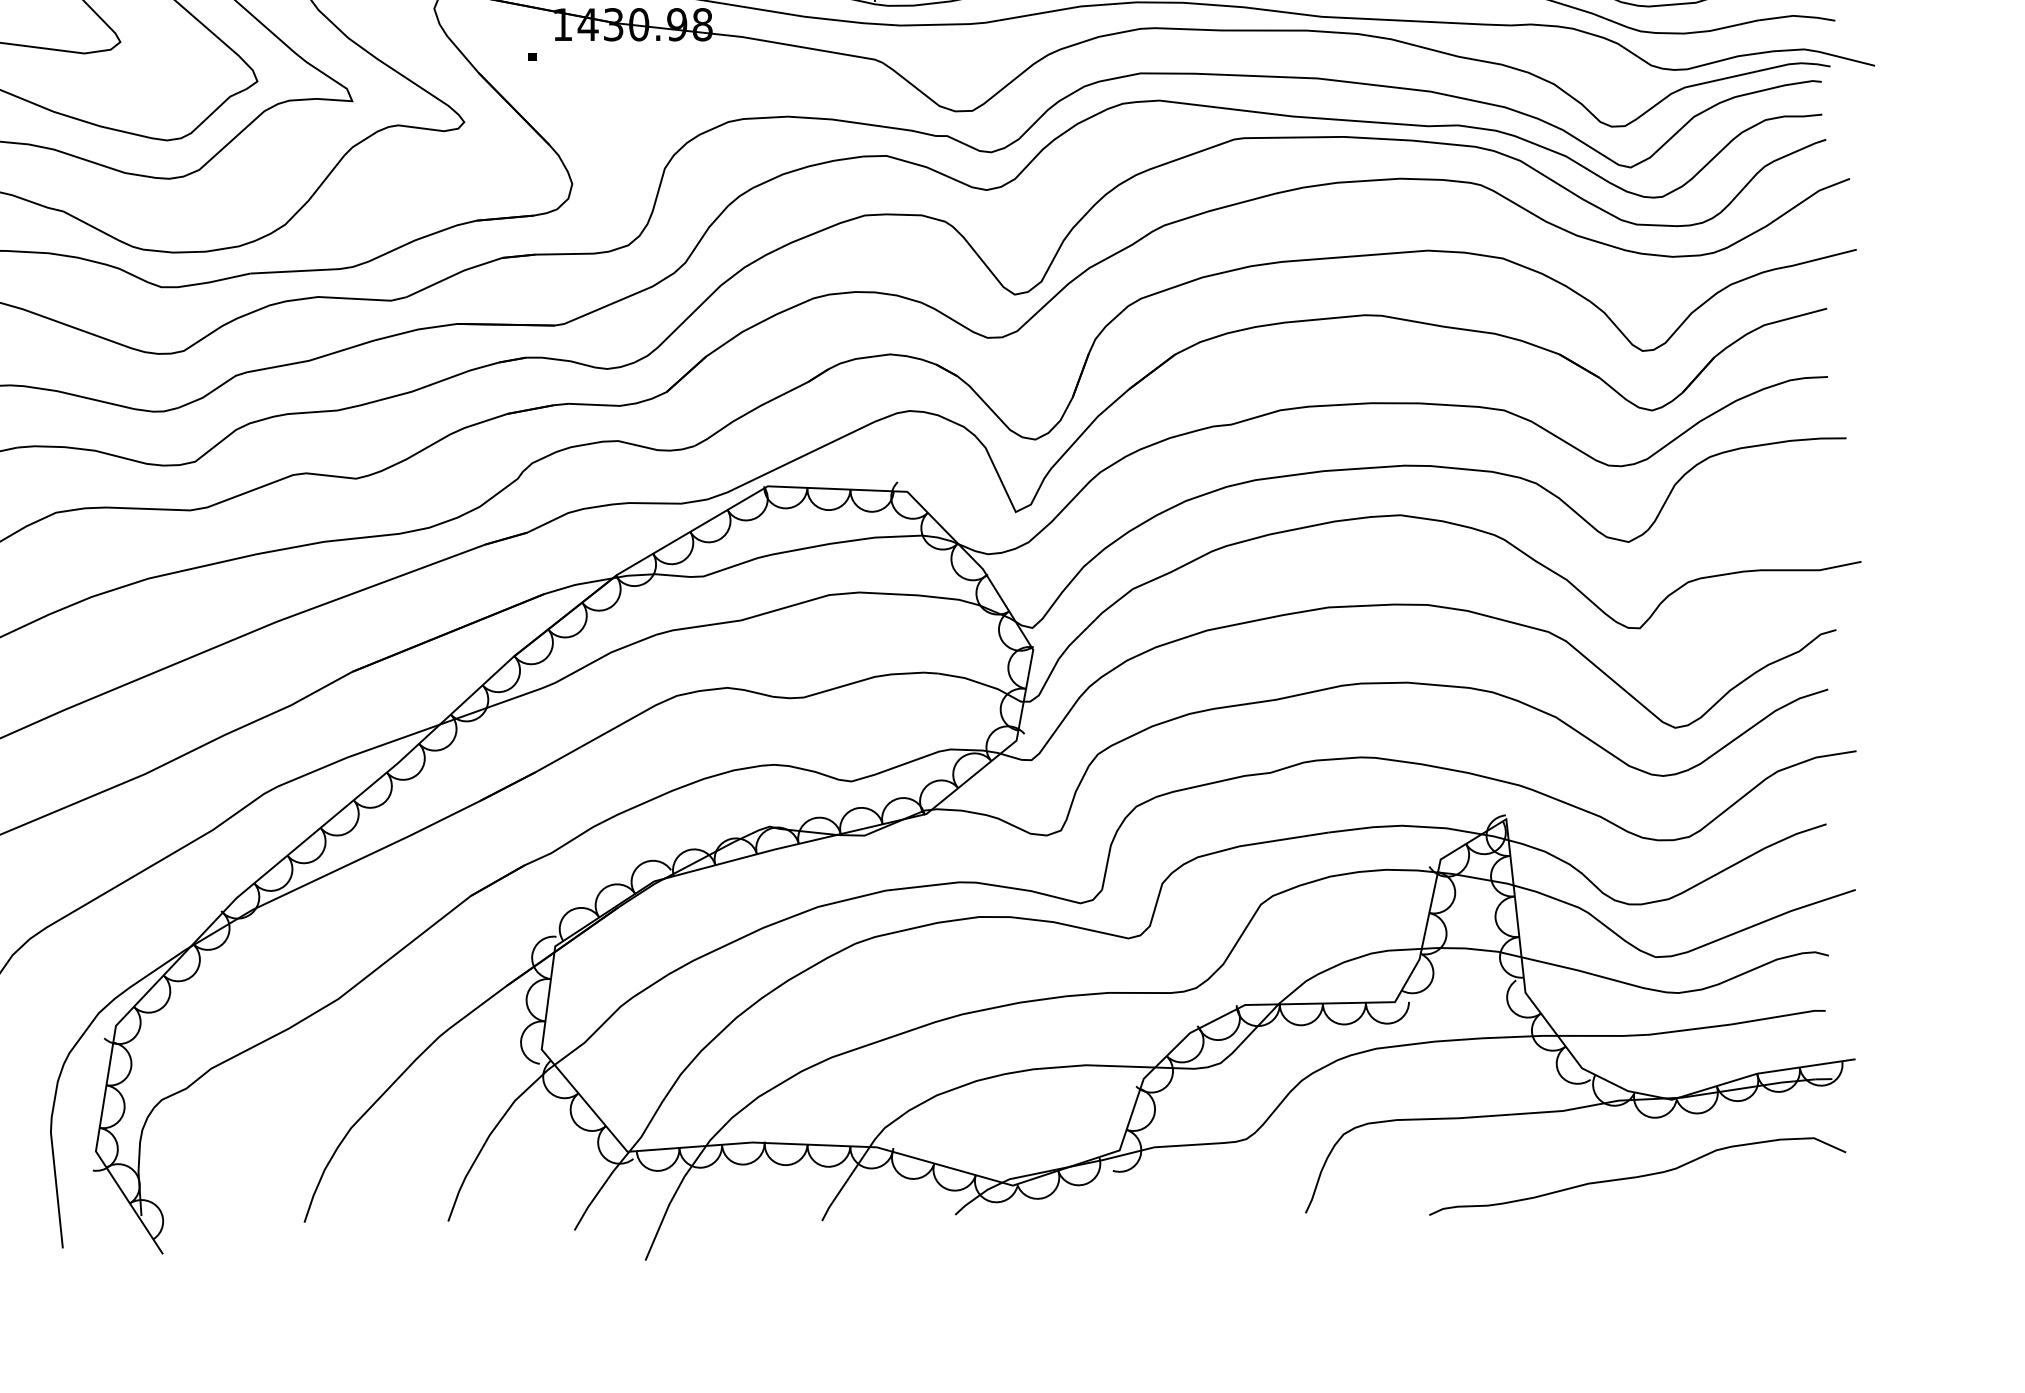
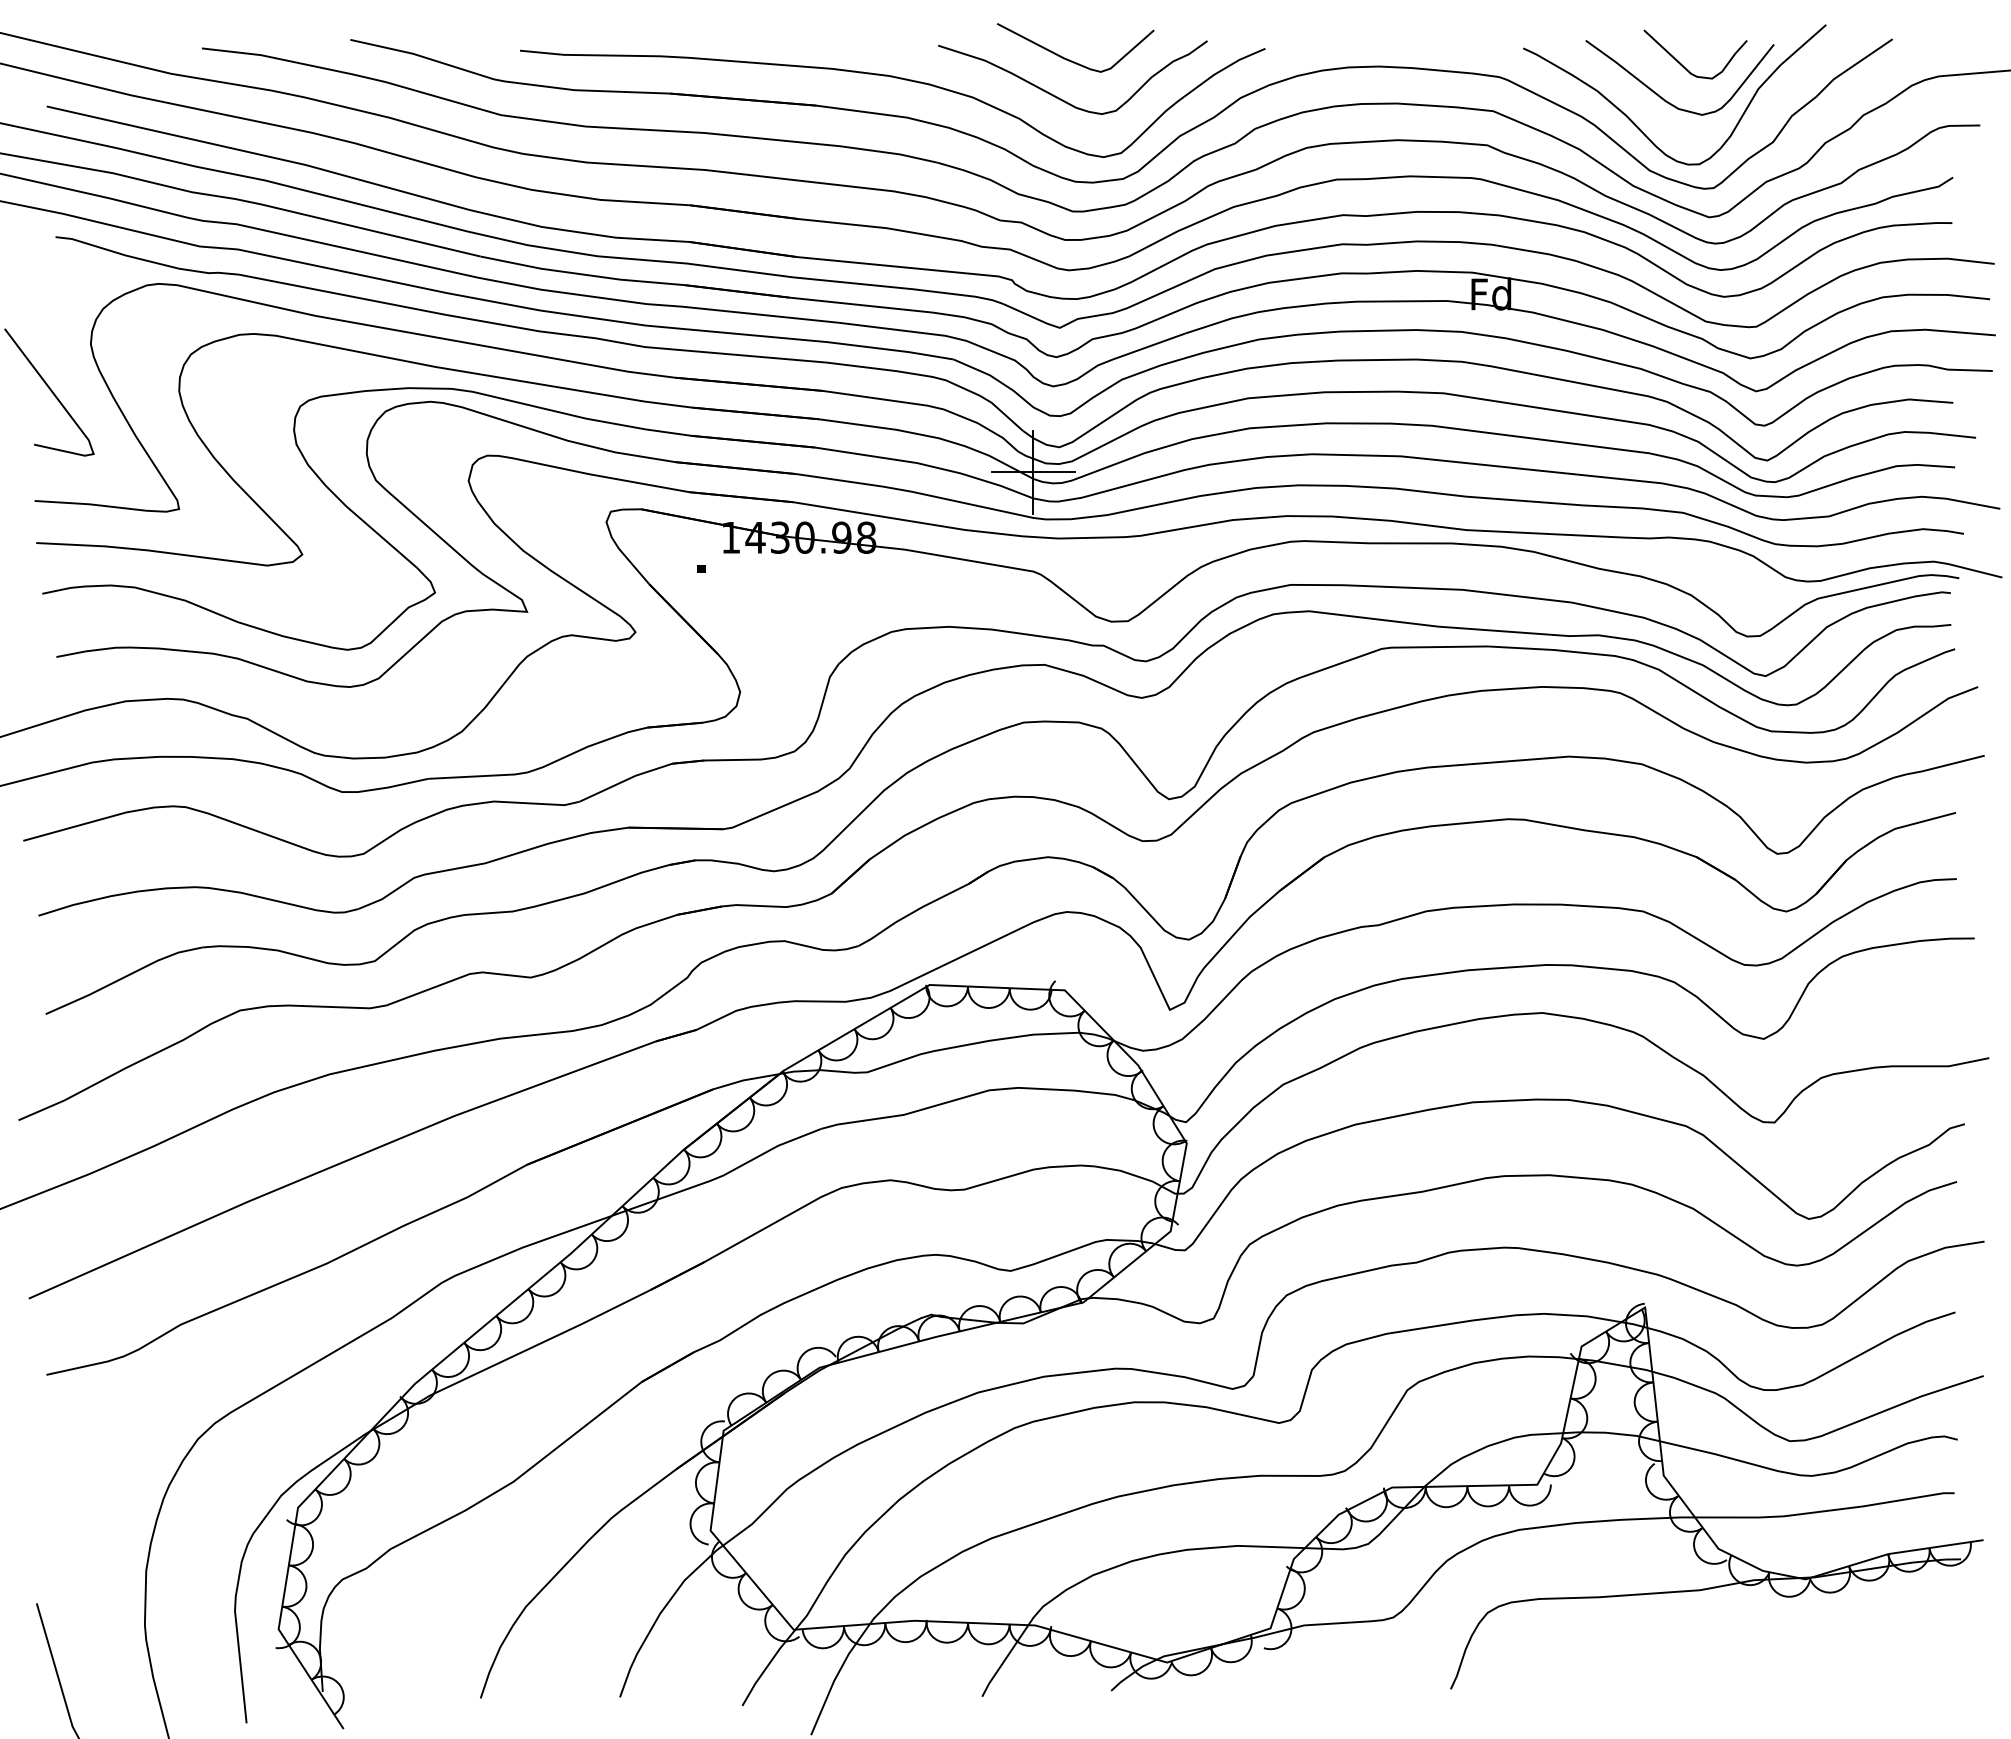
curve: (1637, 1176) -> (1772, 1653), removed

